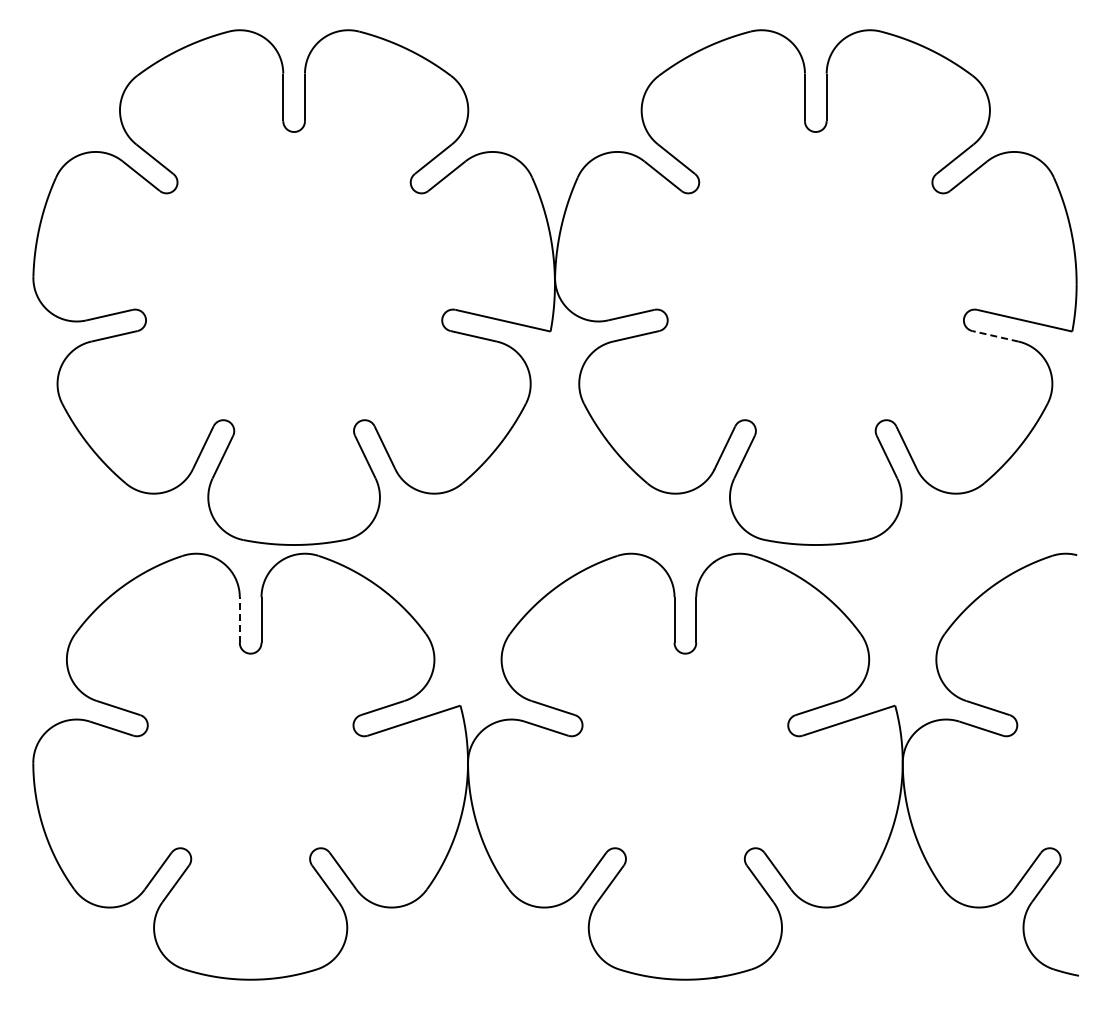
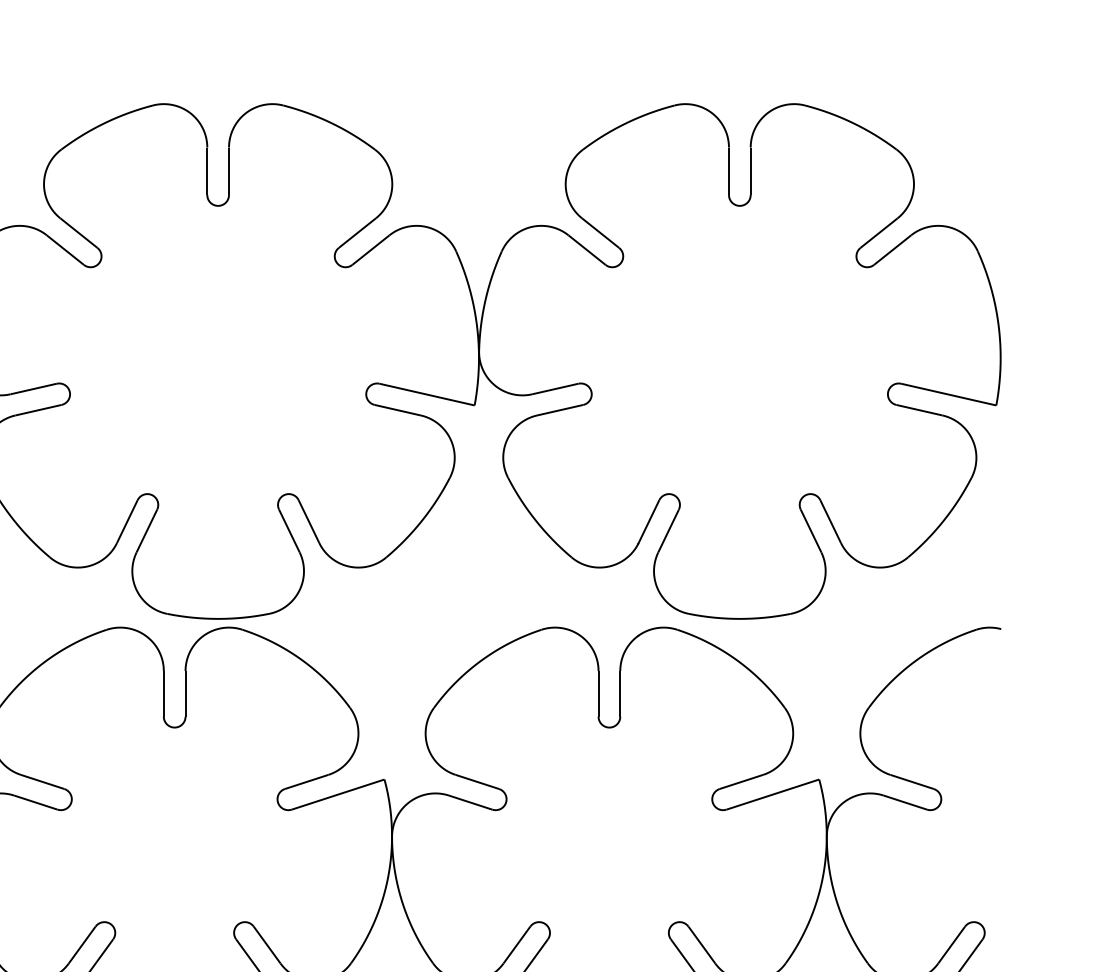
line: (995, 336) -> (919, 410), dashed -> solid
line: (239, 620) -> (163, 694), dashed -> solid

